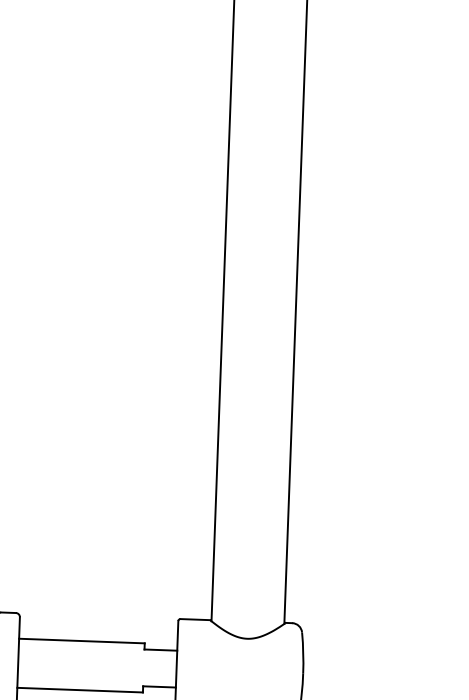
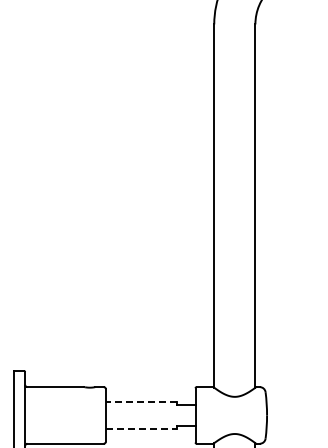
line: (81, 640) -> (141, 401), solid -> dashed
line: (81, 690) -> (142, 429), solid -> dashed

